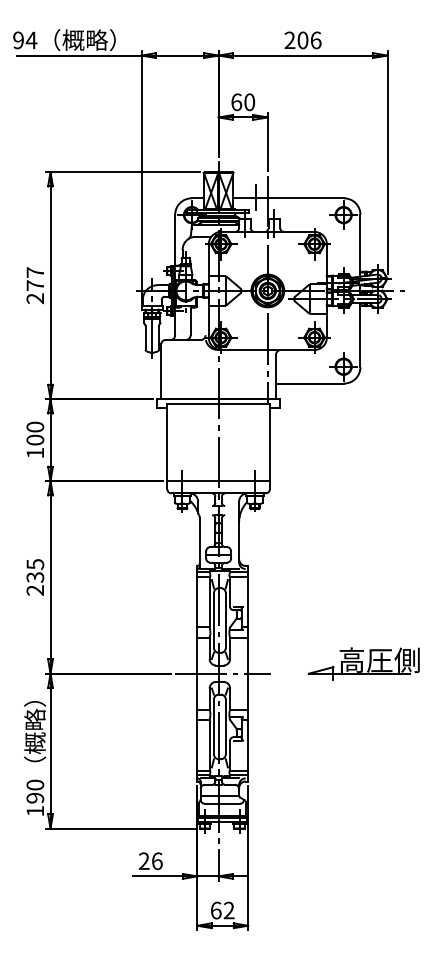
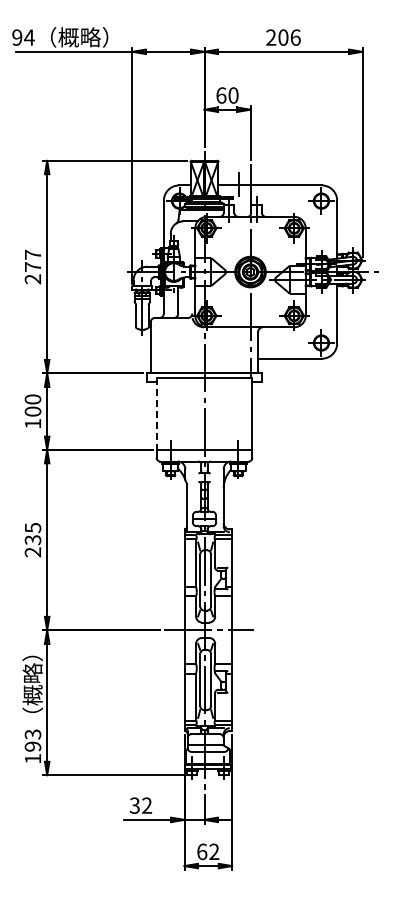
line: (167, 443) -> (156, 414), solid -> dashed
part: (363, 663) -> (340, 620), removed
text: (35, 785) -> (33, 734), 190 -> 193
text: (150, 861) -> (140, 805), 26 -> 32

